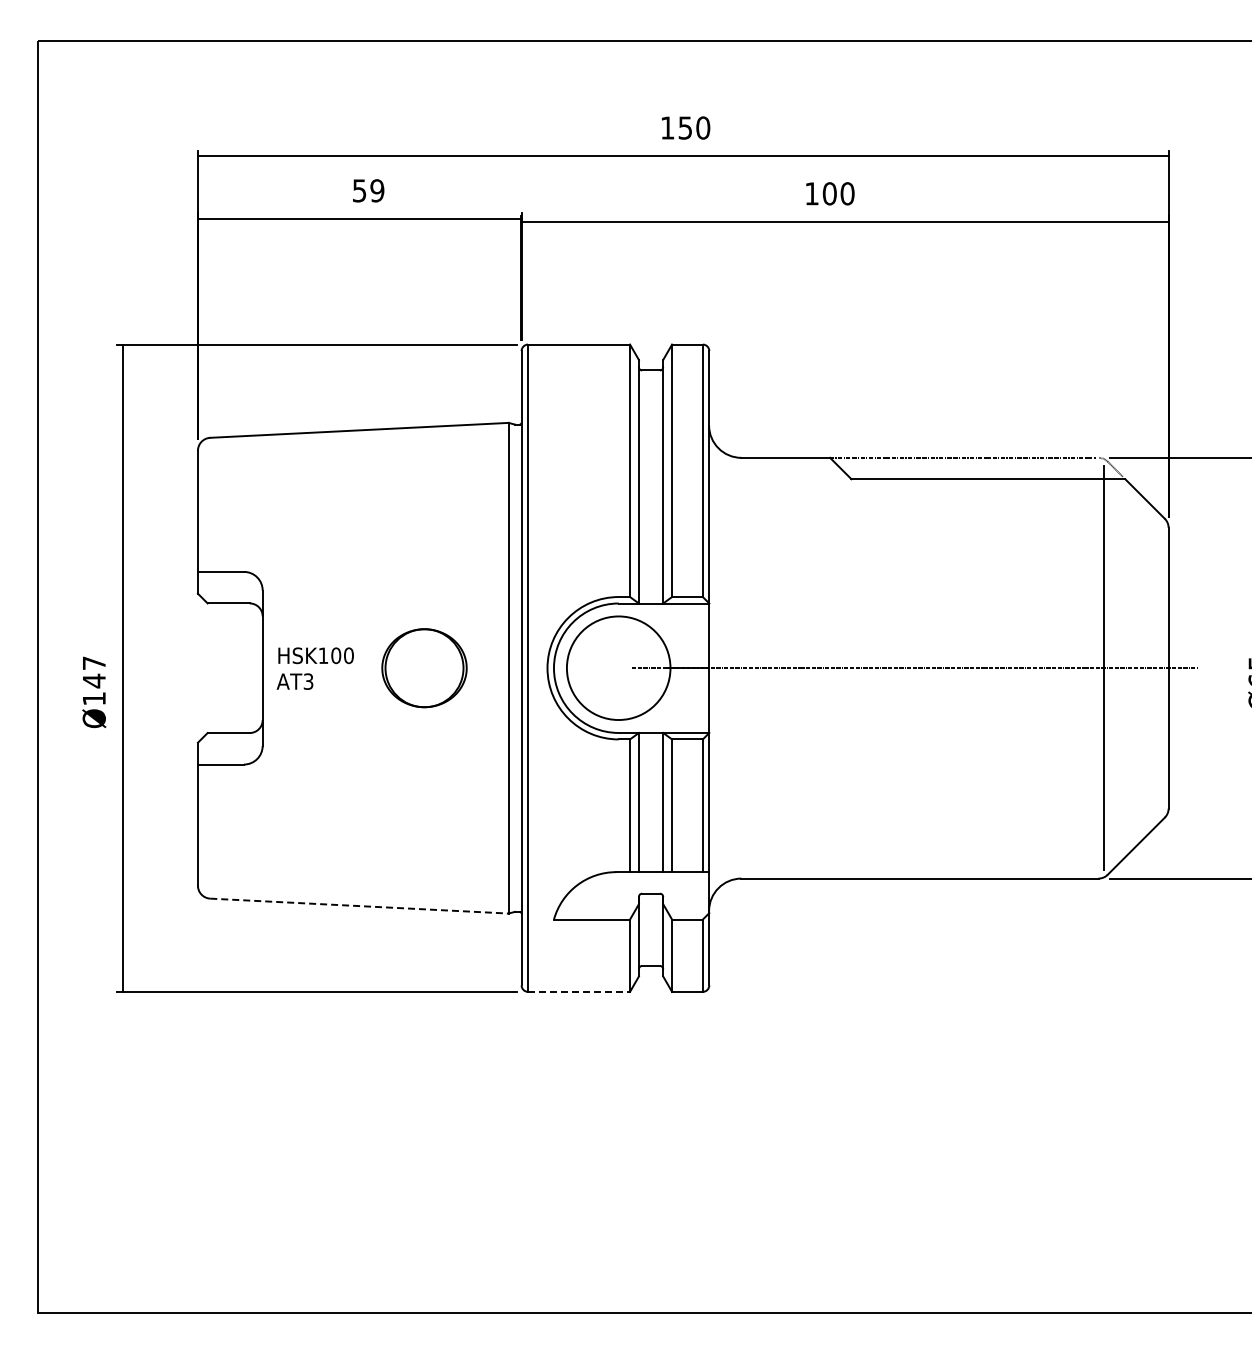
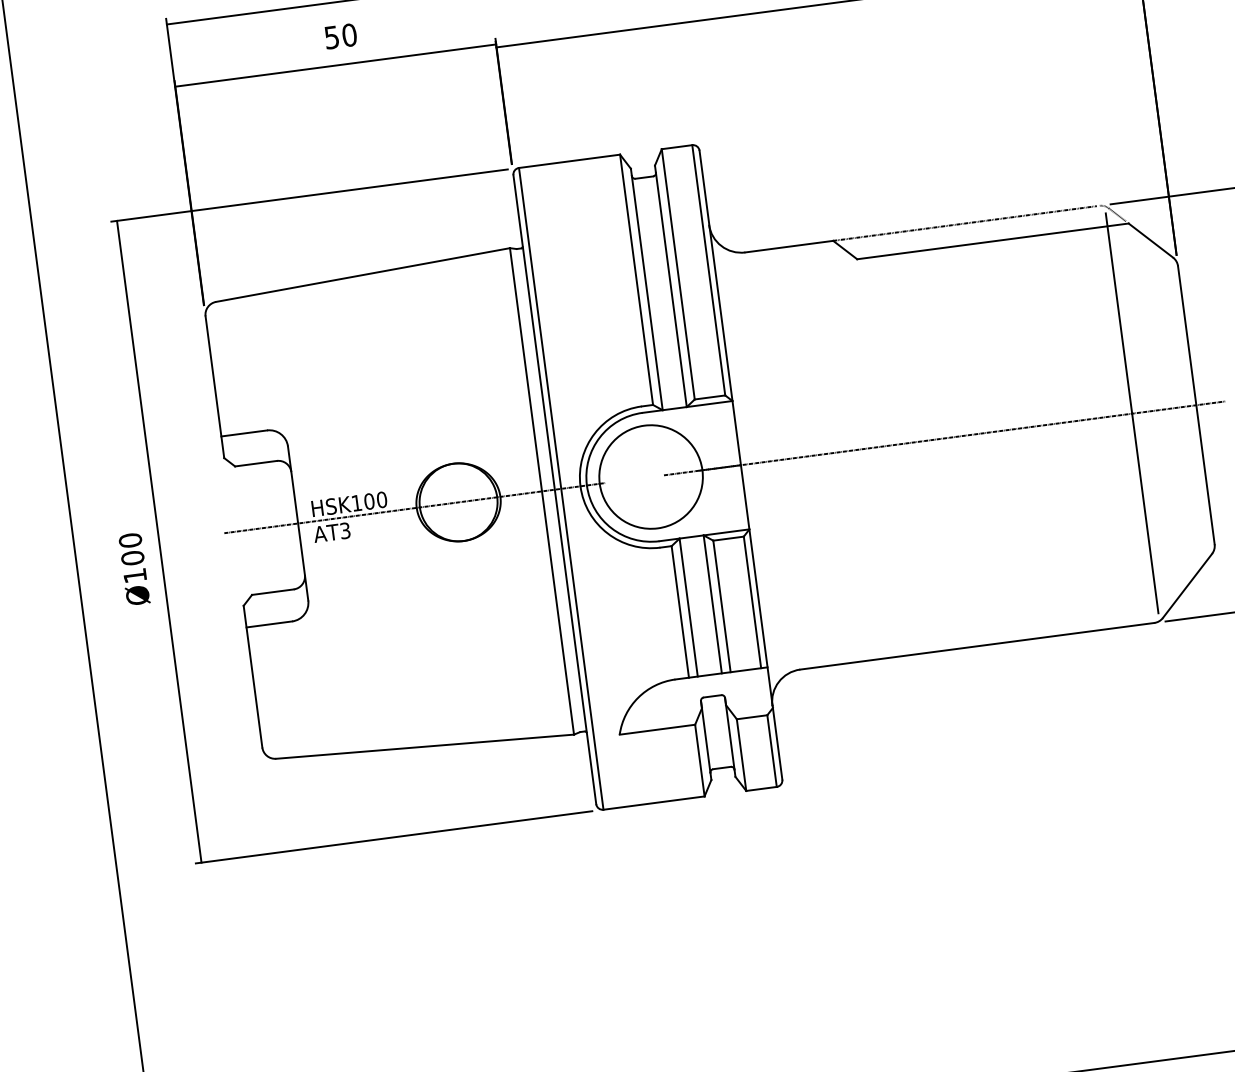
text: (377, 190) -> (349, 34), 59 -> 50
line: (380, 668) -> (414, 508), added
text: (93, 672) -> (130, 549), Ø147 -> Ø100
line: (359, 906) -> (425, 747), dashed -> solid
line: (579, 991) -> (654, 802), dashed -> solid

